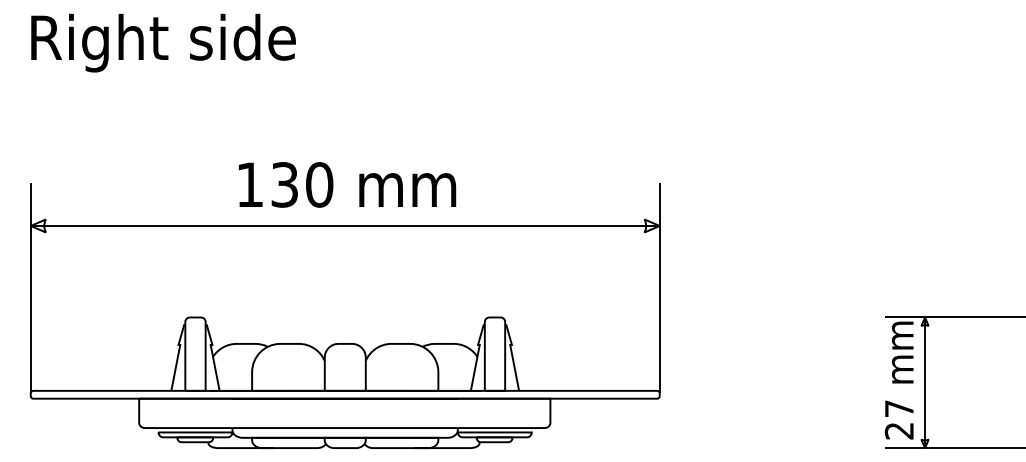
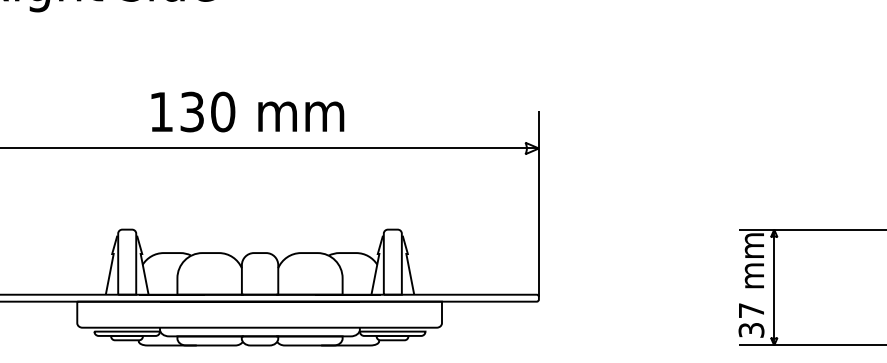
text: (347, 184) -> (247, 111), moved
text: (899, 430) -> (751, 329), 27 -> 37

